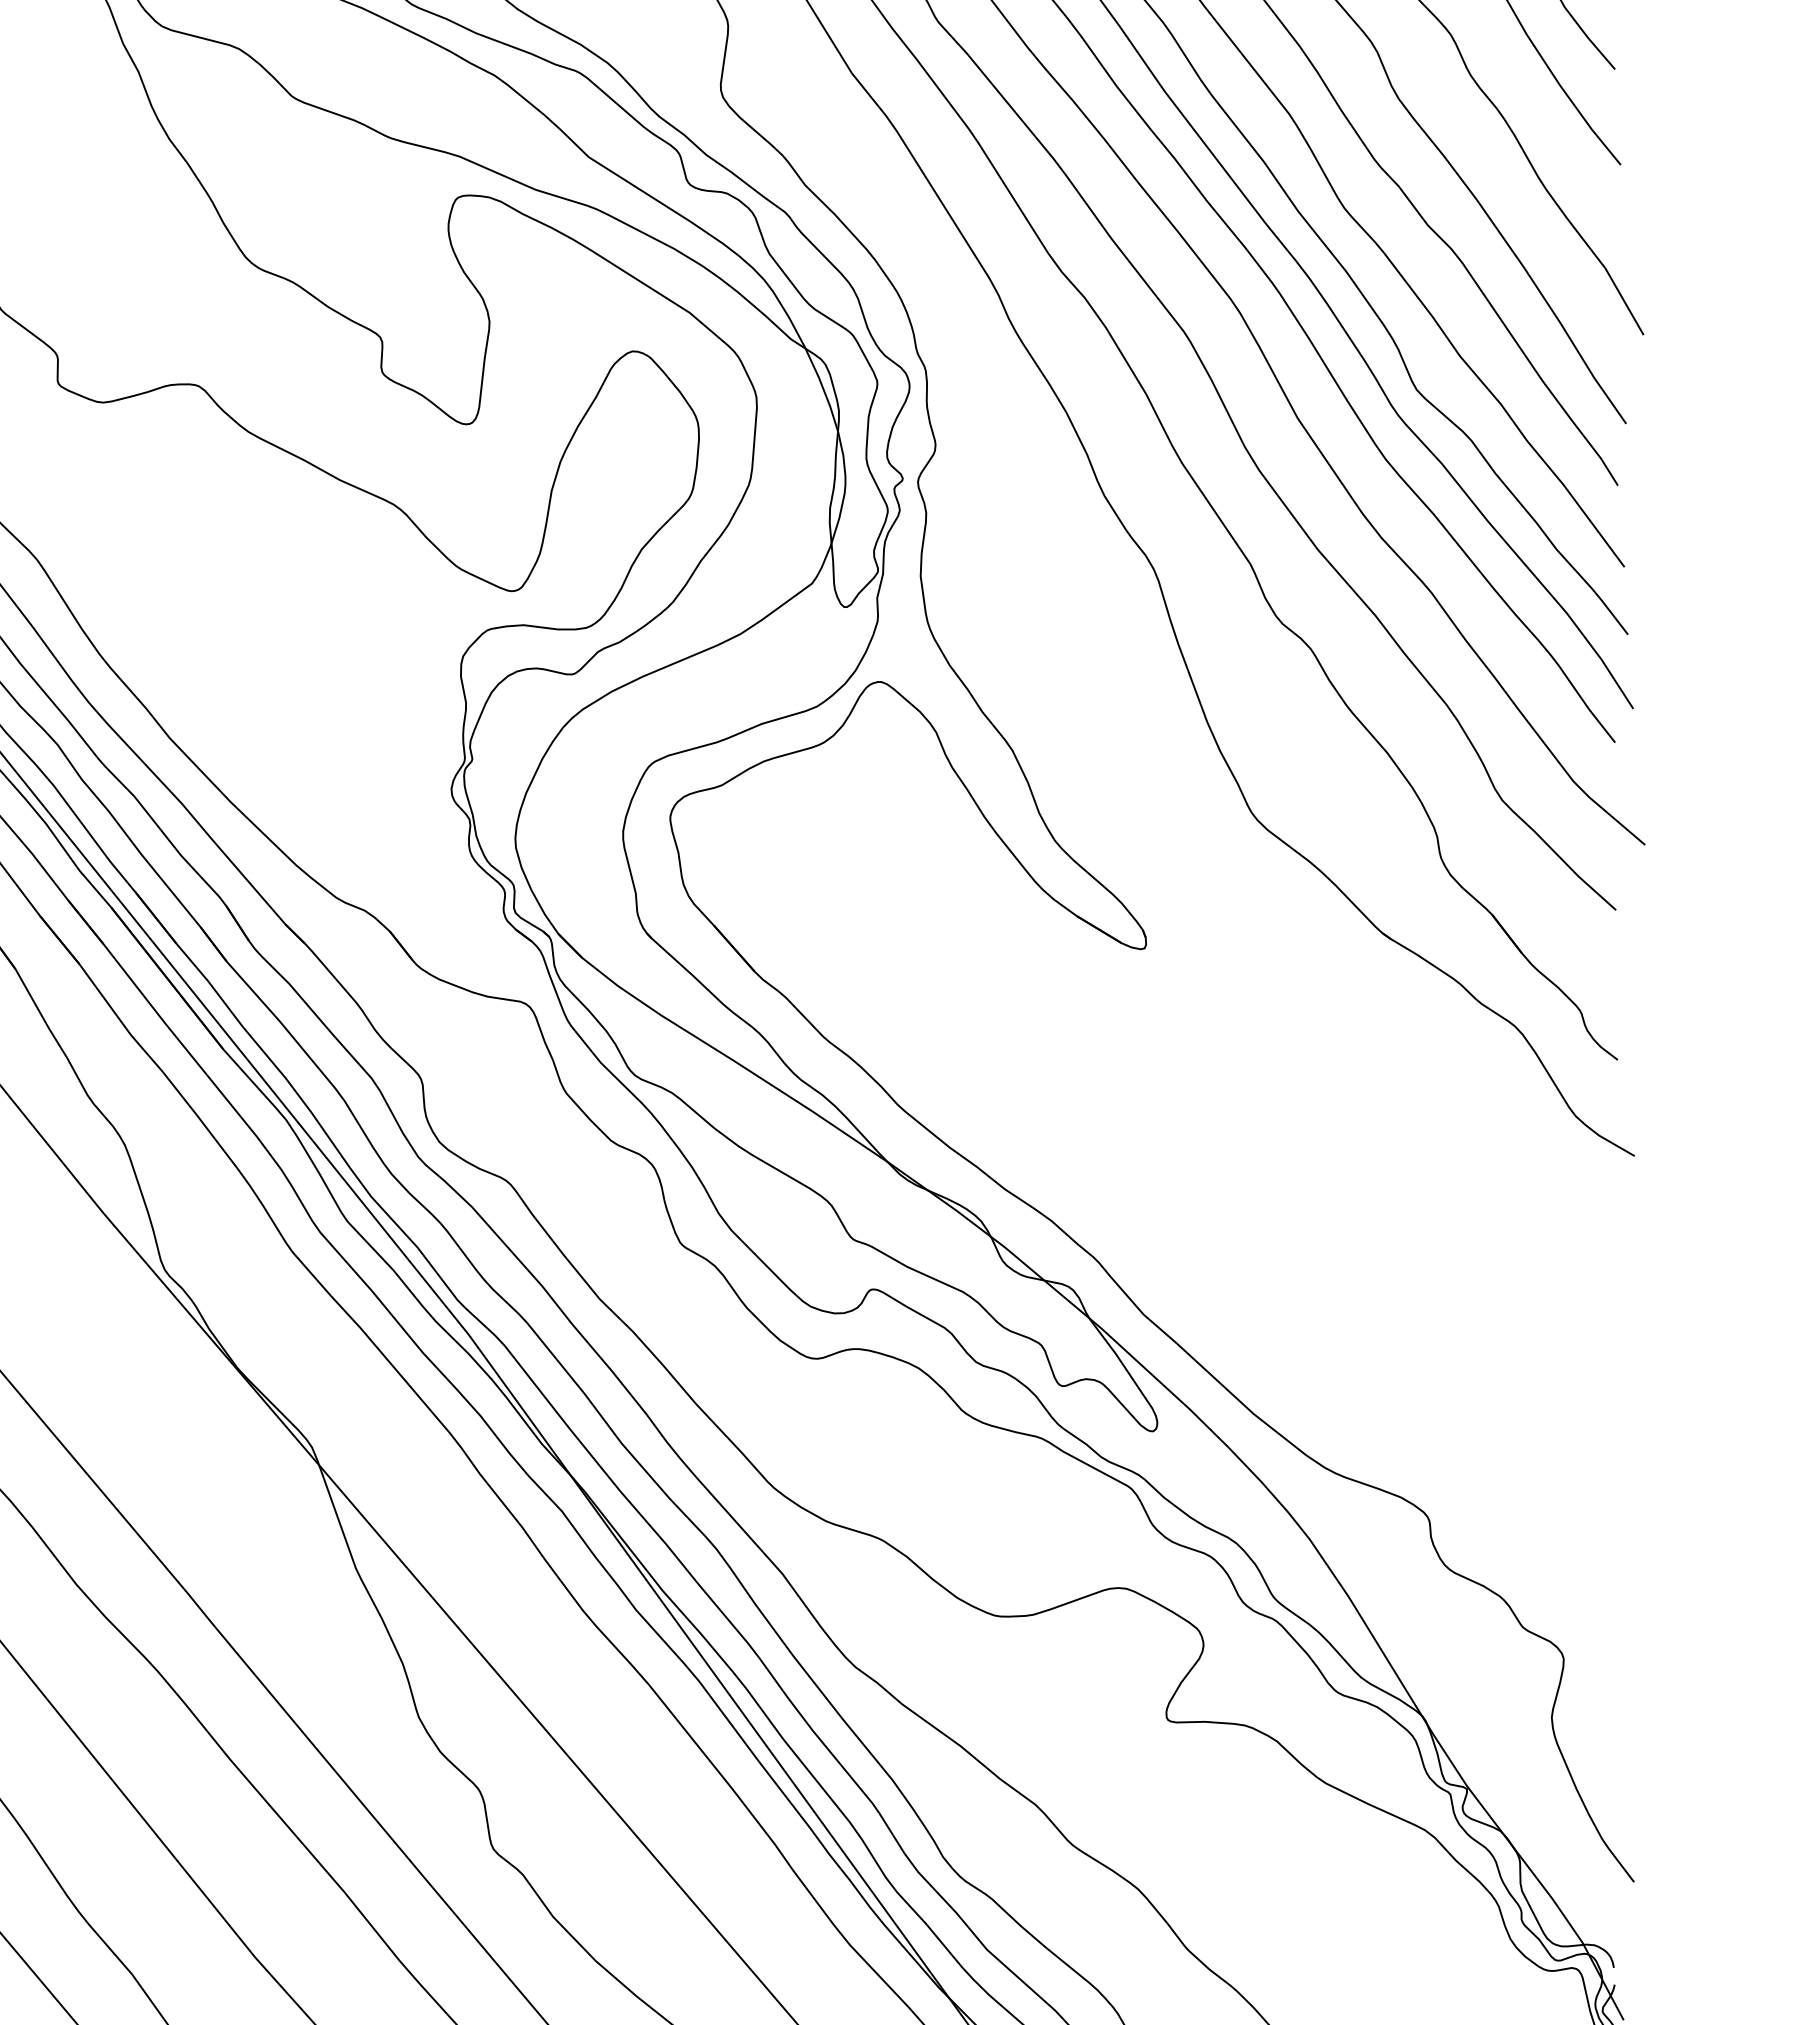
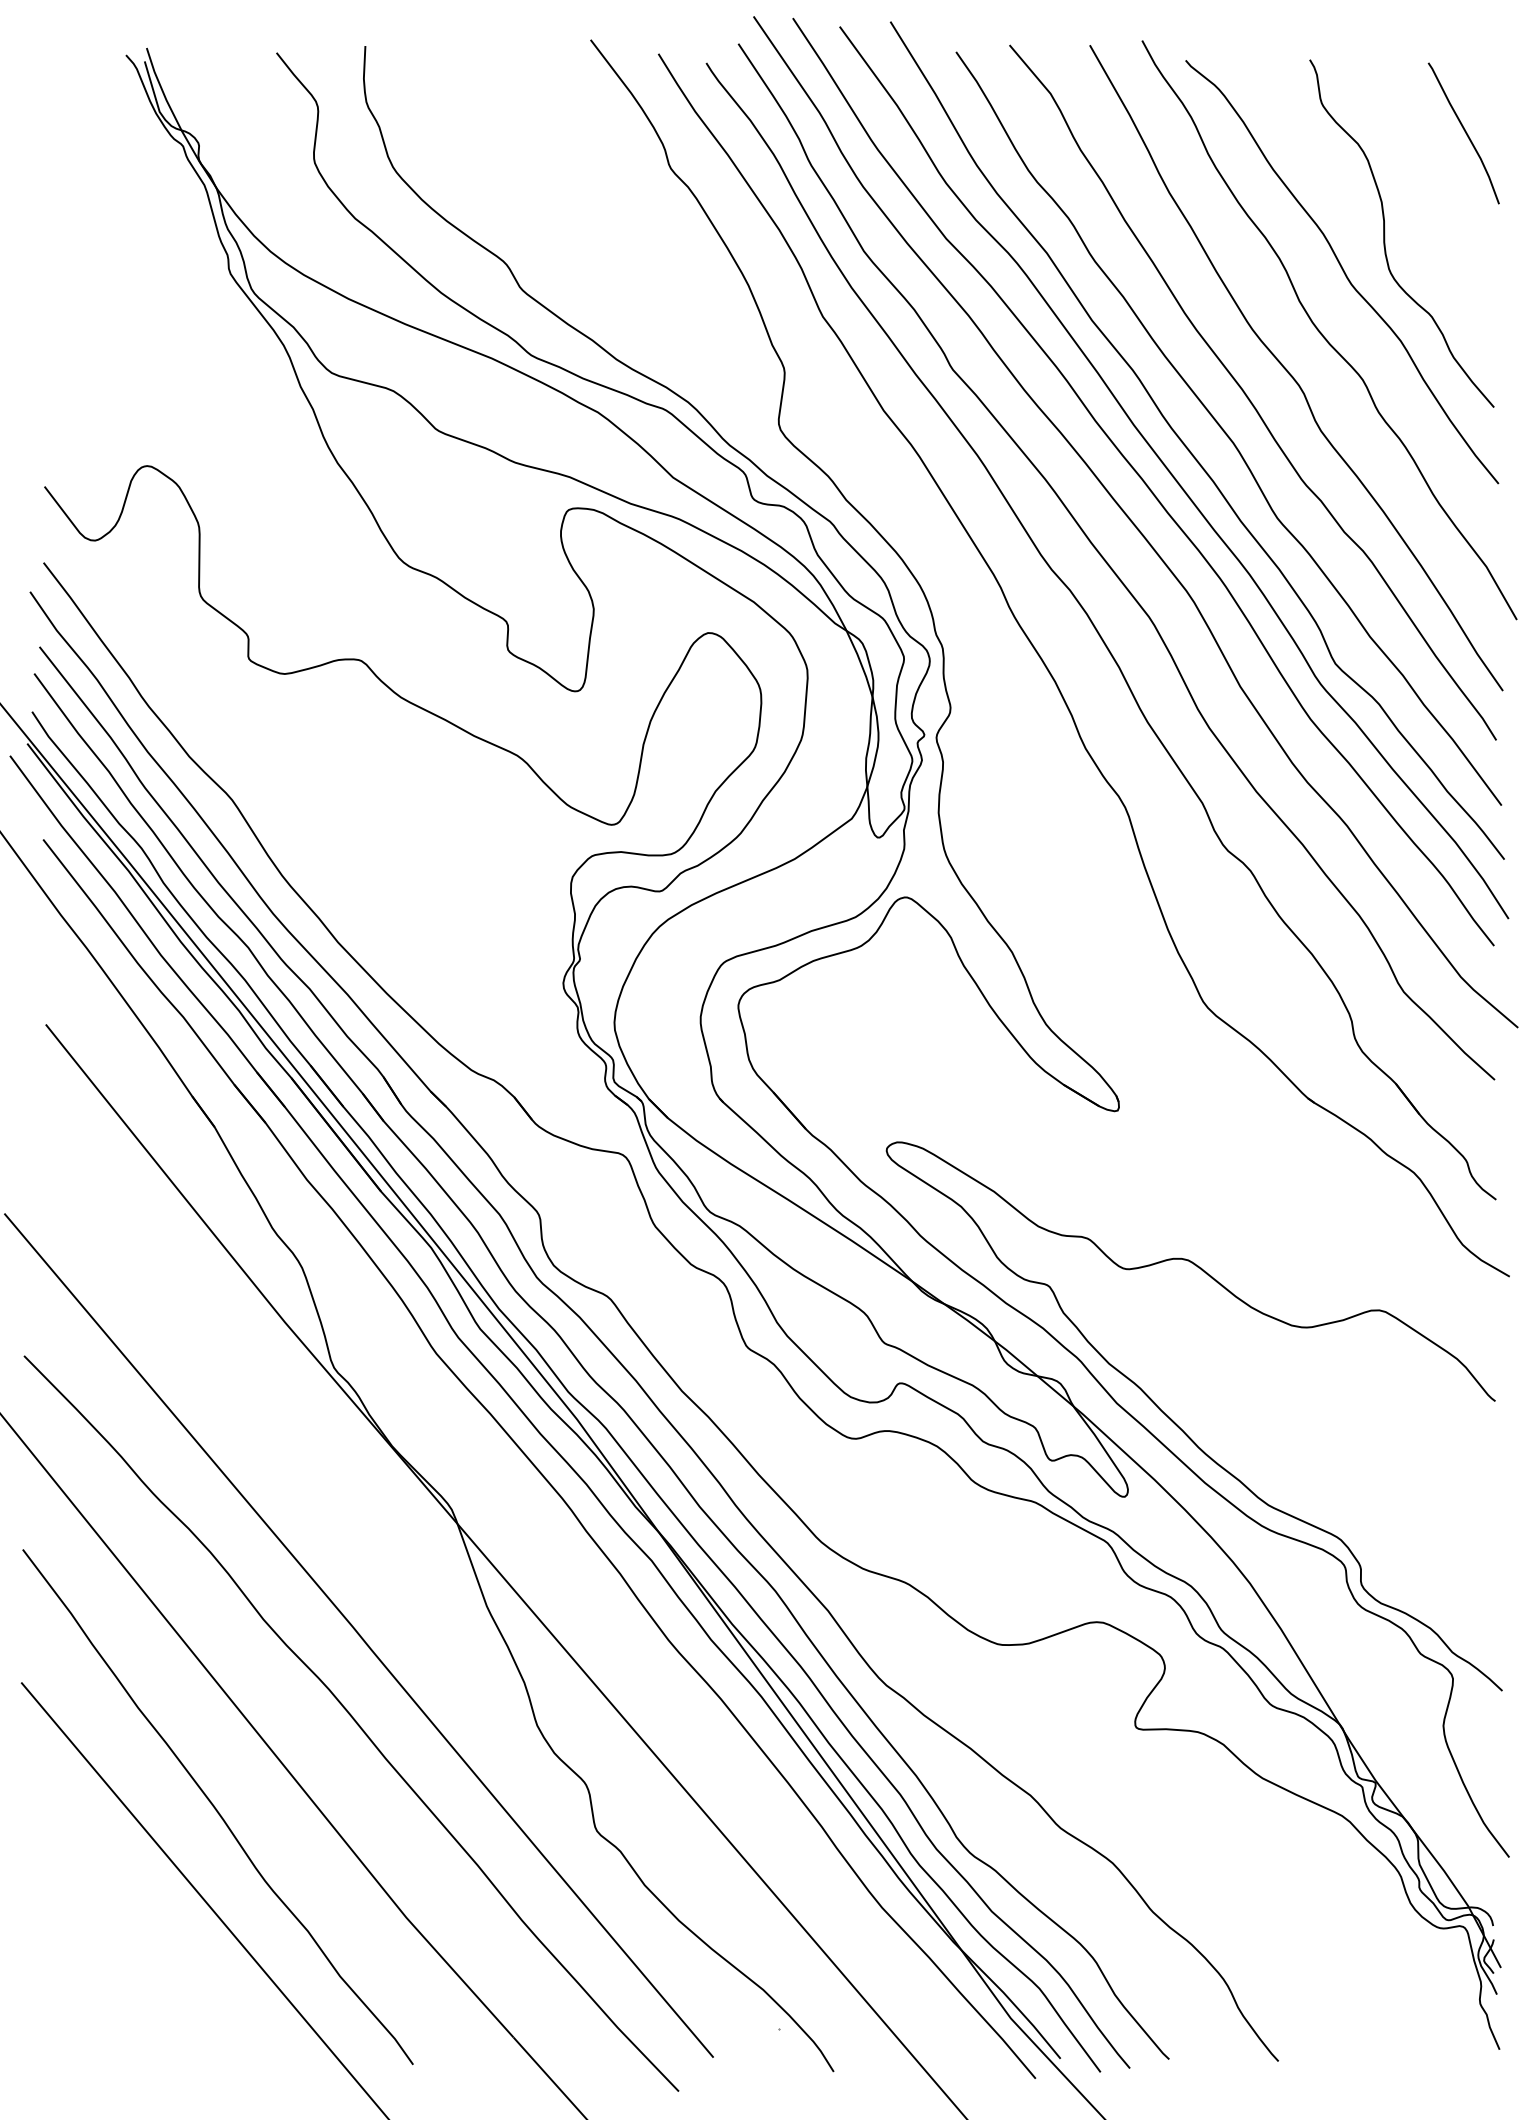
curve: (1224, 1345) -> (1181, 1428), added

